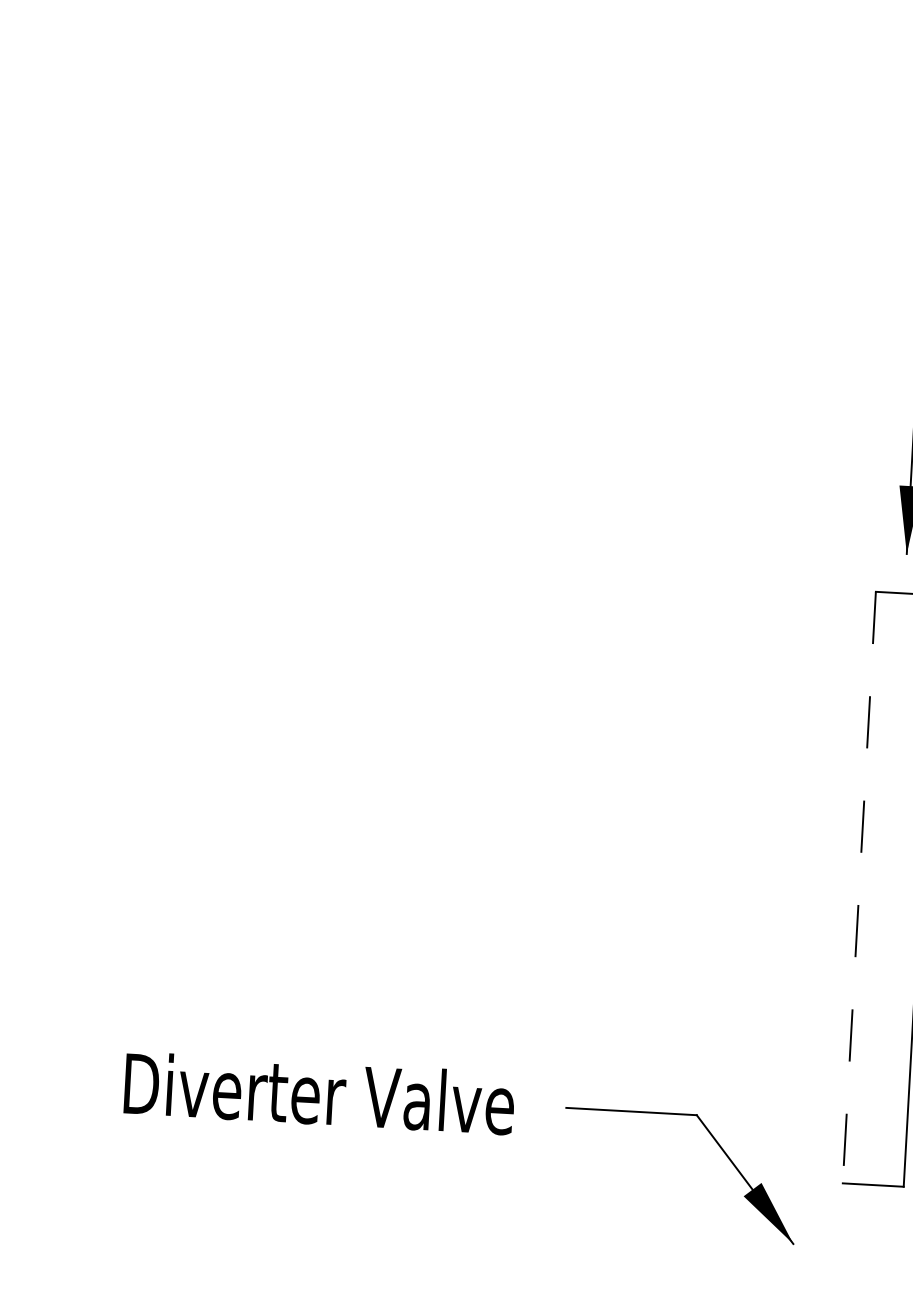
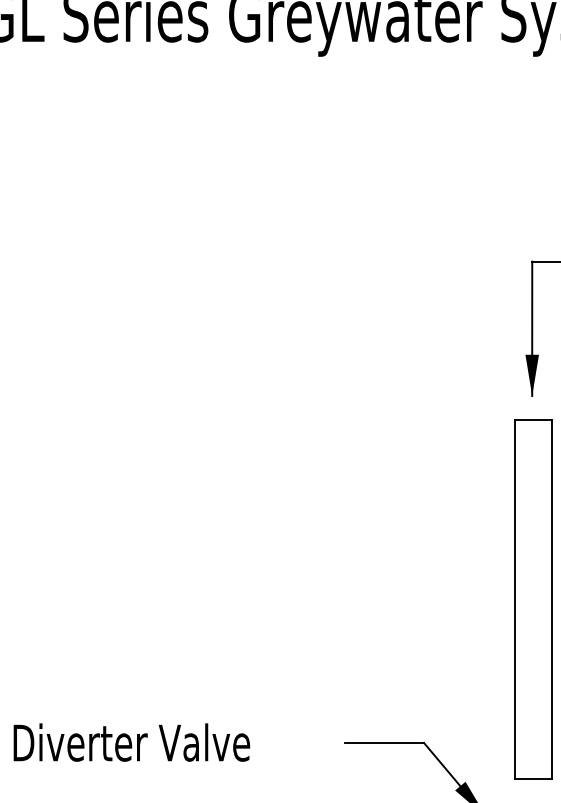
line: (858, 887) -> (514, 599), dashed -> solid
text: (318, 1093) -> (131, 742), moved

